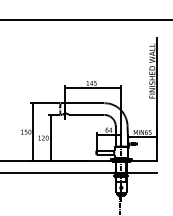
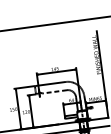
line: (86, 114) -> (54, 91), solid -> dashed

